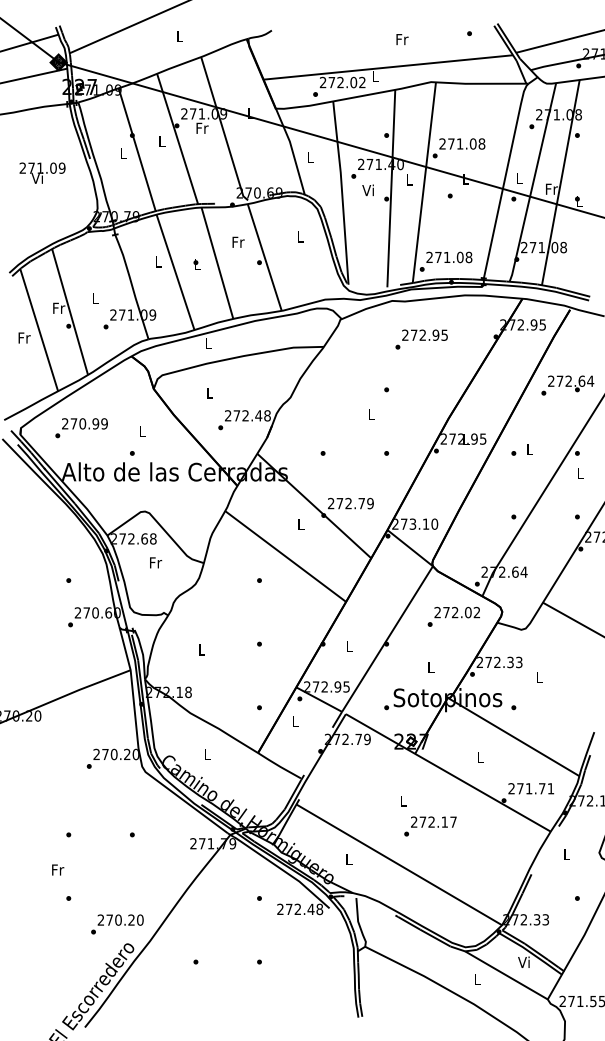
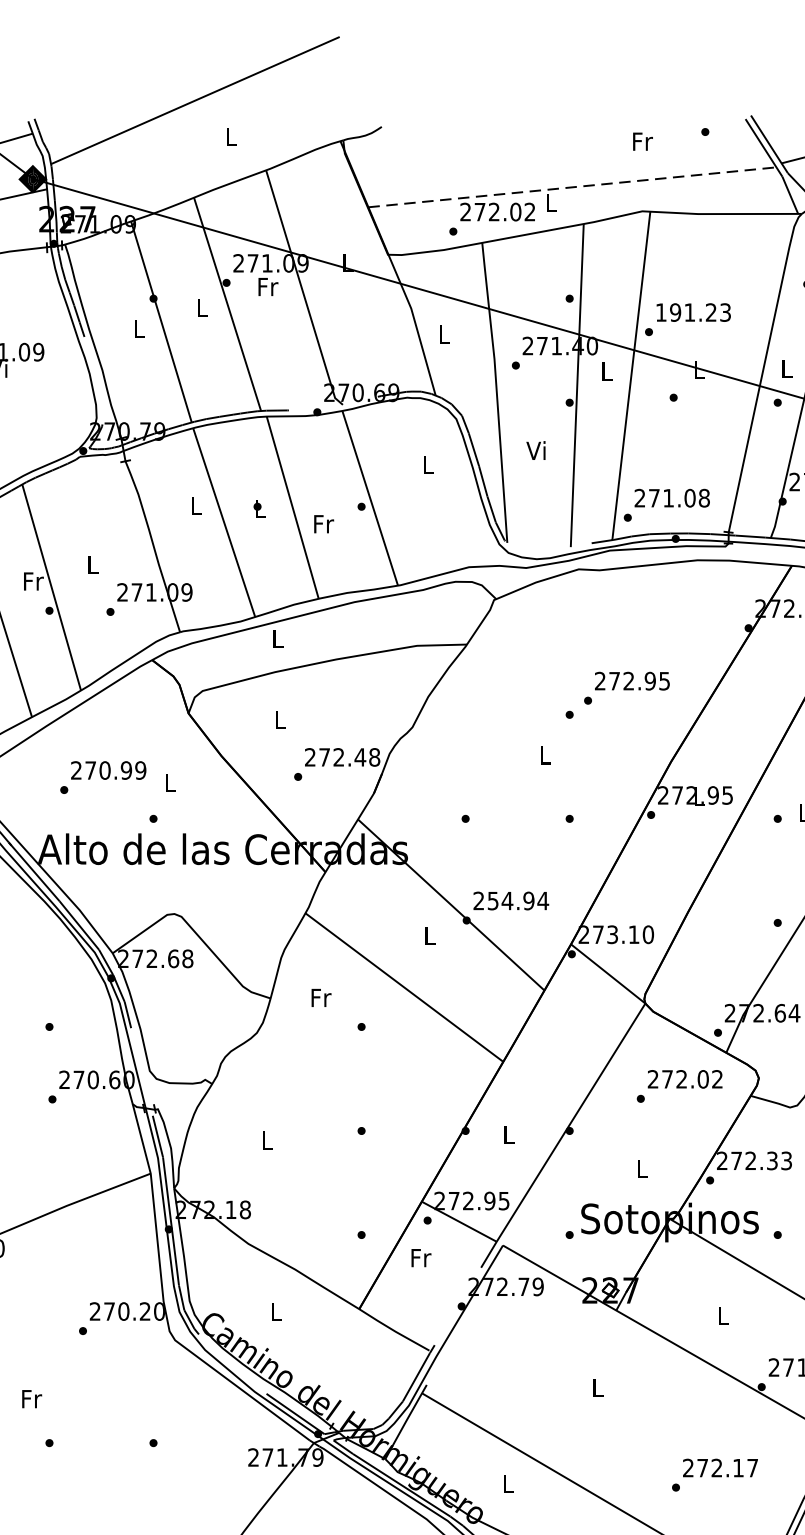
text: (402, 39) -> (643, 141), moved
line: (388, 67) -> (572, 187), solid -> dashed
text: (462, 143) -> (693, 311), 271.08 -> 191.23
text: (367, 190) -> (535, 450), moved
text: (238, 241) -> (323, 522), moved
text: (421, 339) -> (626, 688), moved
text: (81, 428) -> (103, 778), moved
text: (355, 503) -> (518, 900), 272.79 -> 254.94
text: (156, 562) -> (322, 997), moved
text: (296, 721) -> (422, 1257), L -> Fr
text: (430, 826) -> (715, 1475), moved
text: (58, 869) -> (32, 1398), moved

